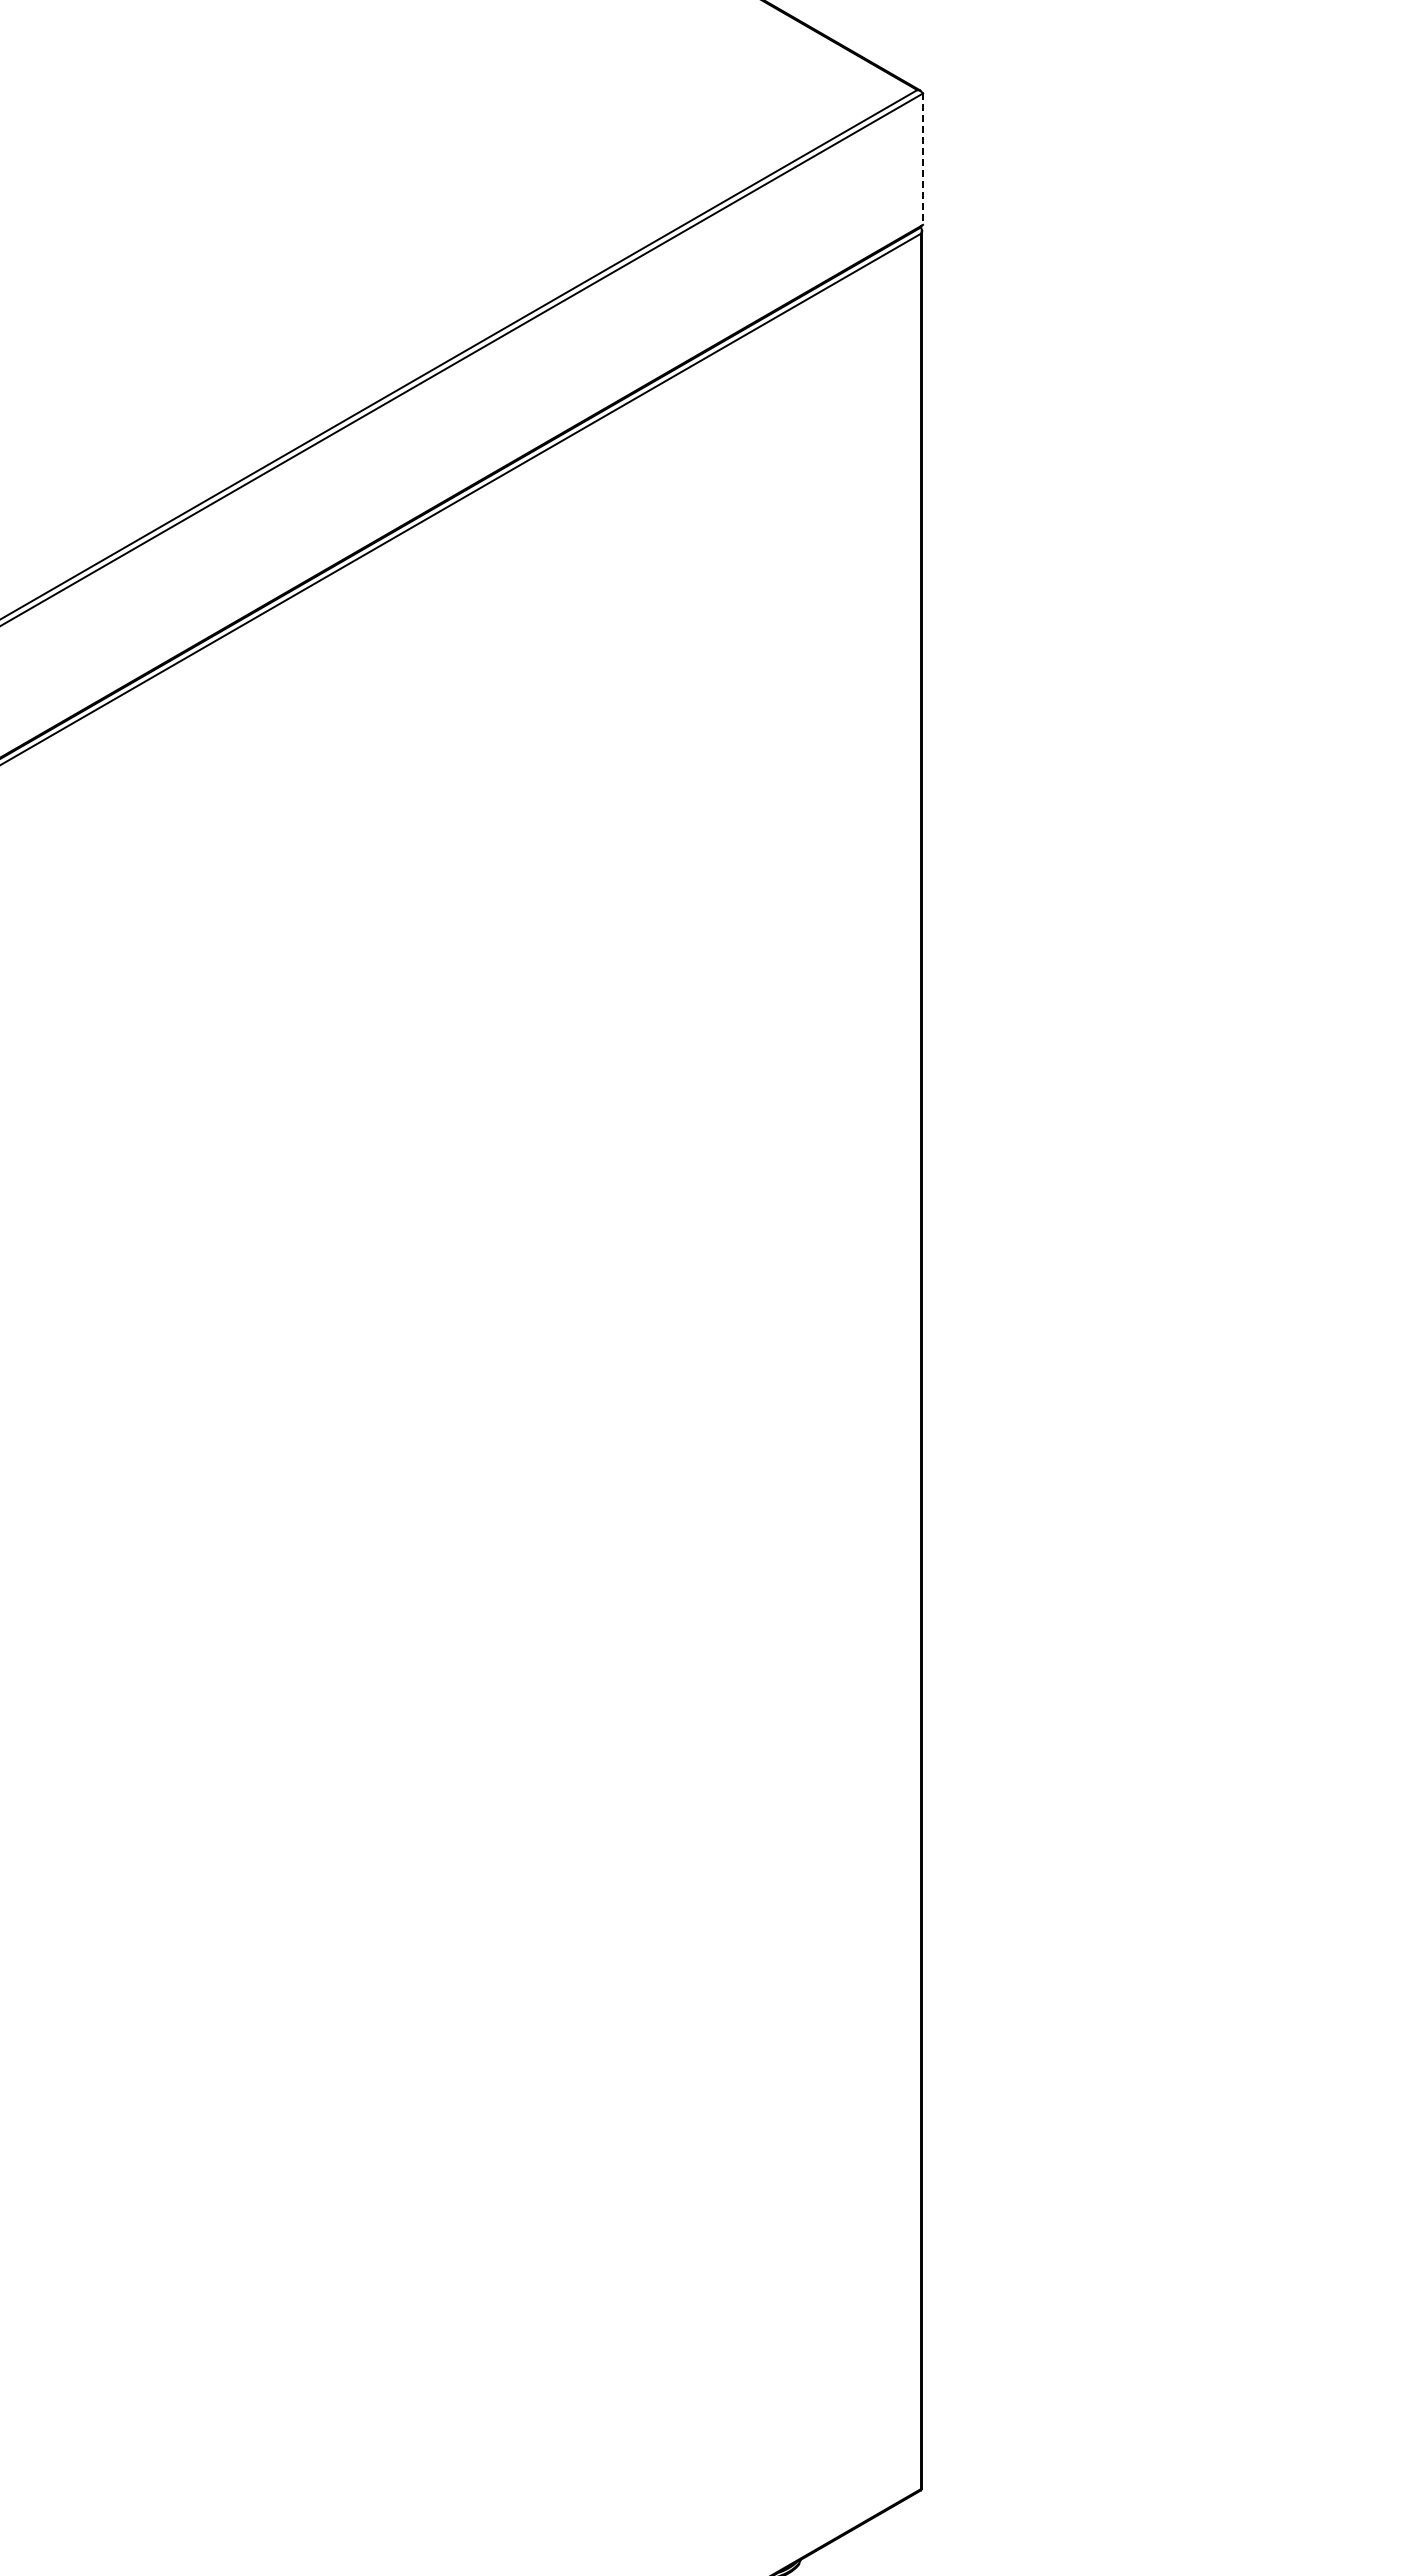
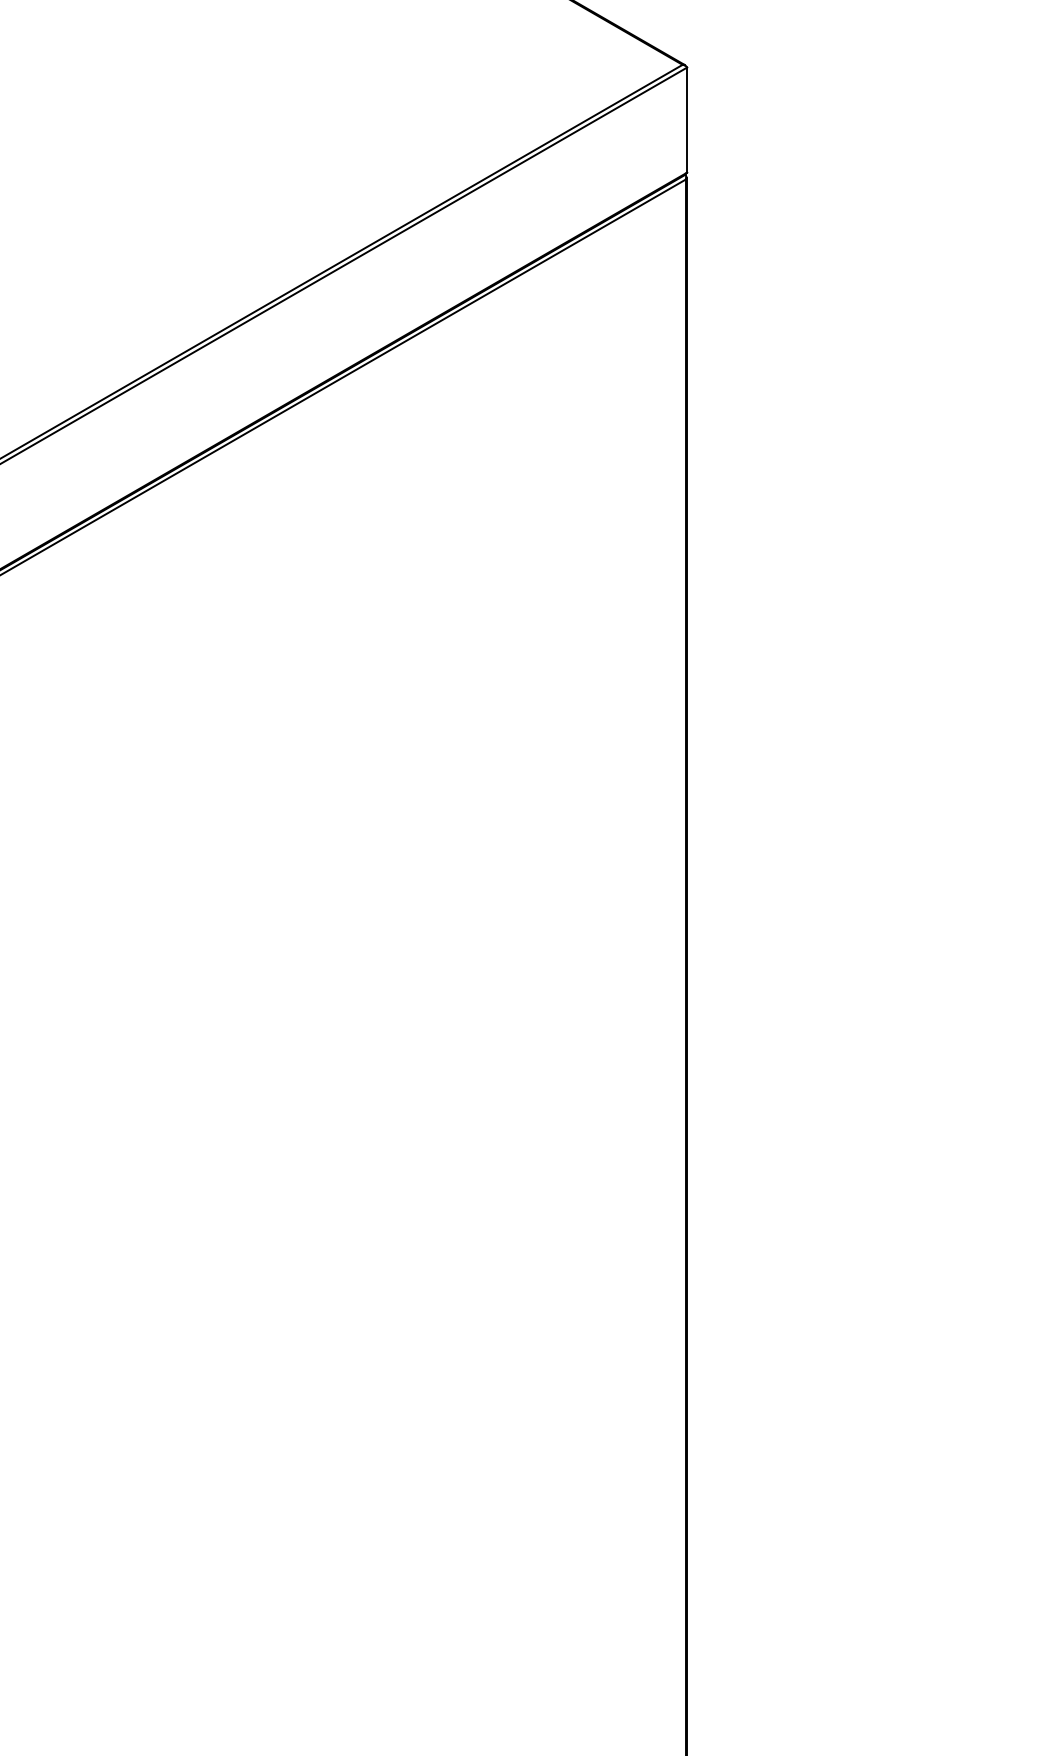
line: (923, 159) -> (687, 120), dashed -> solid

